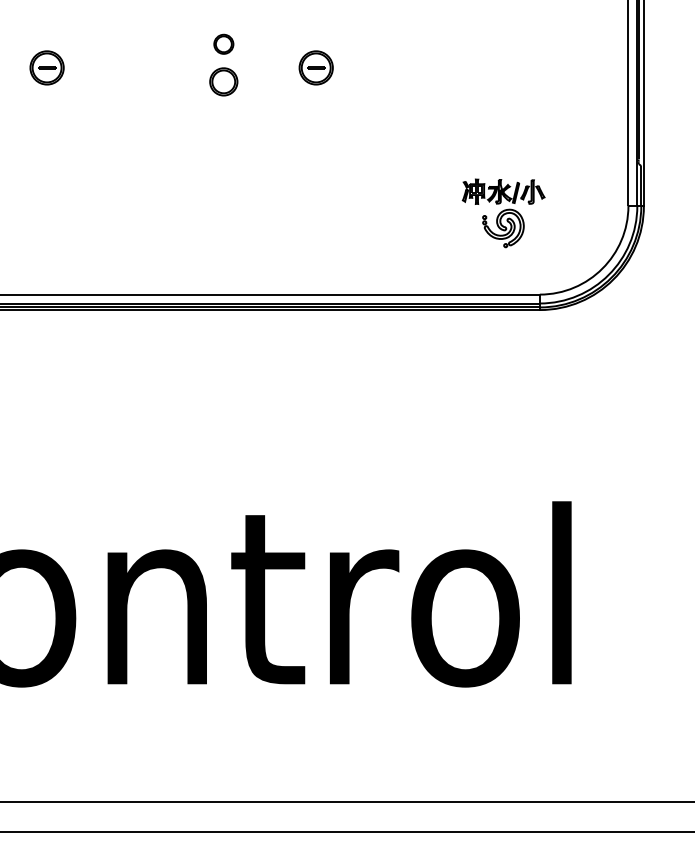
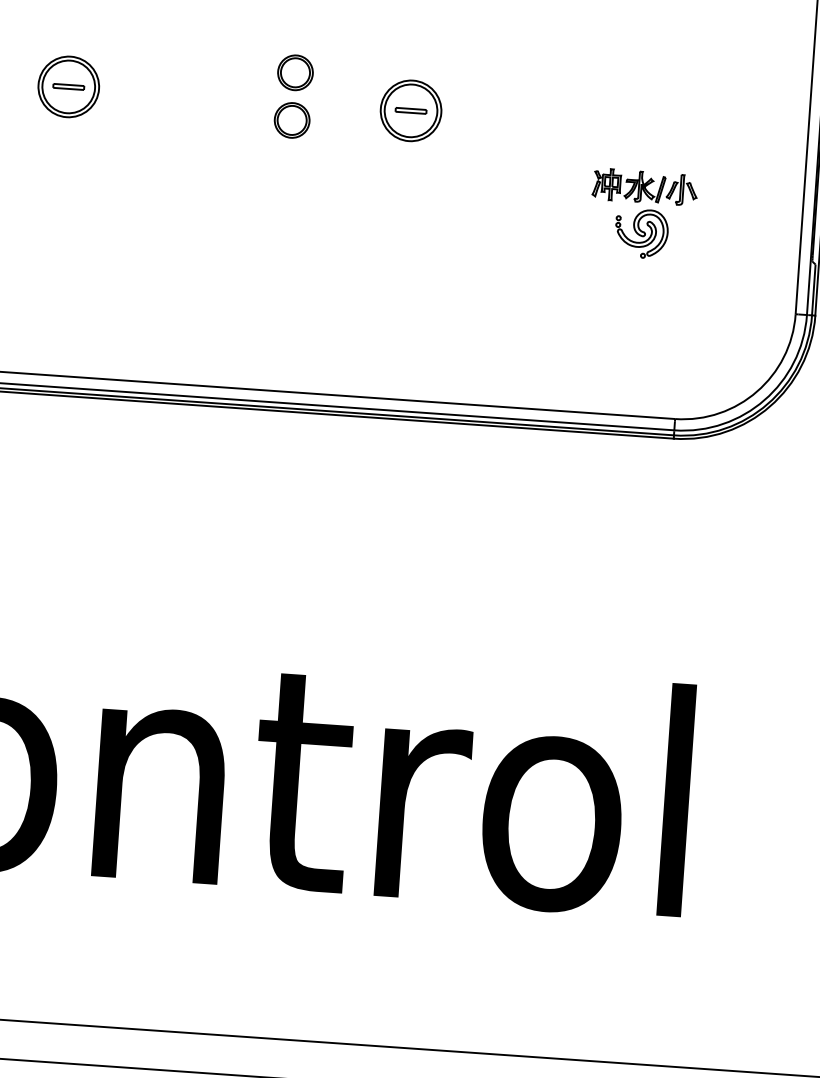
part: (223, 43) -> (295, 71), size x1.43
part: (46, 67) -> (67, 86), size x1.43
part: (315, 67) -> (410, 110), size x1.43
part: (503, 213) -> (642, 214), moved

